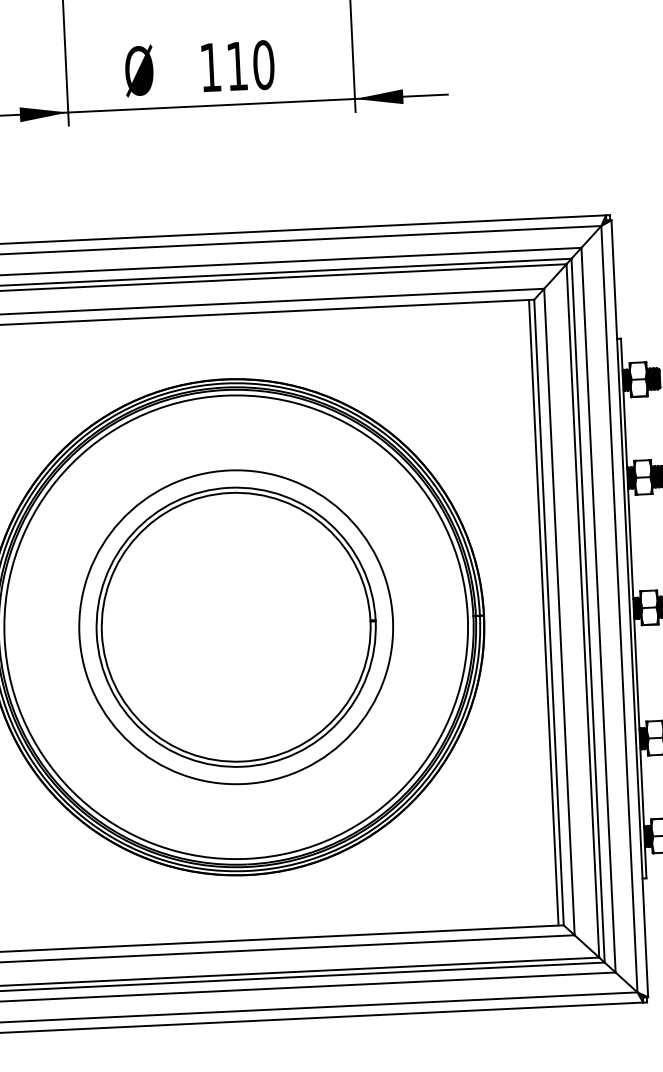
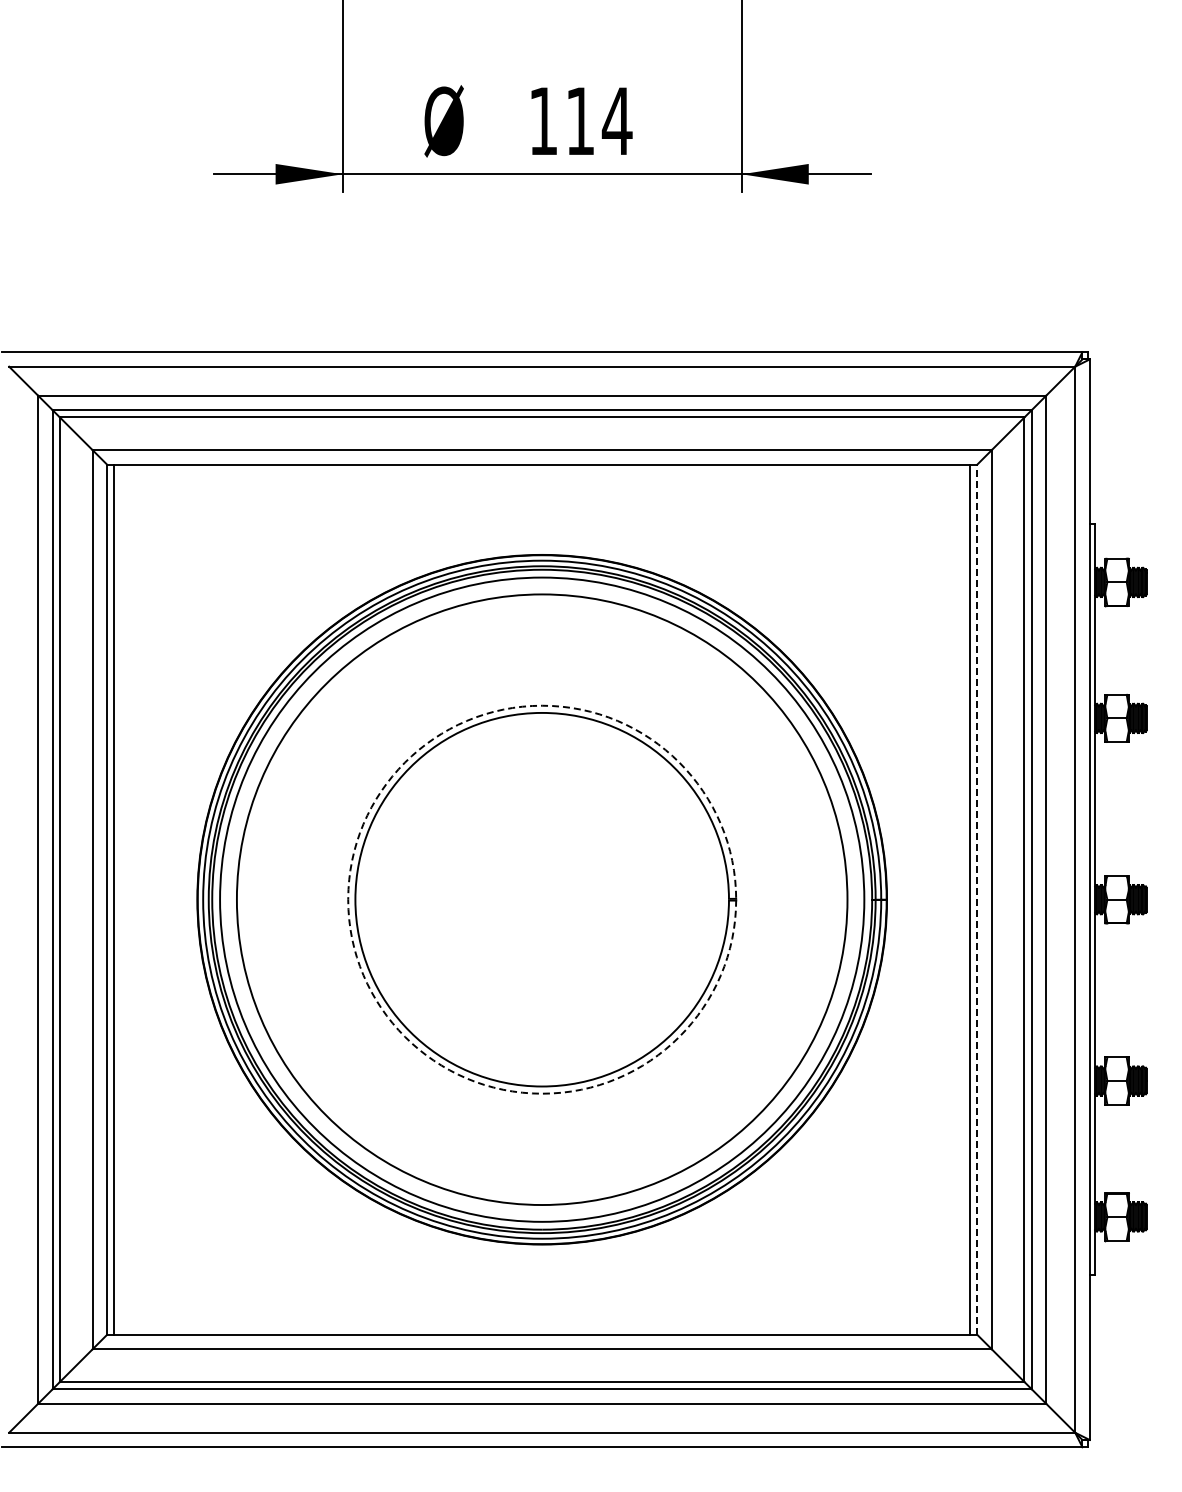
text: (263, 65) -> (616, 121), 110 -> 114
line: (549, 612) -> (977, 899), solid -> dashed
circle: (236, 627) -> (542, 899), size x1.4
circle: (236, 627) -> (542, 899), solid -> dashed

